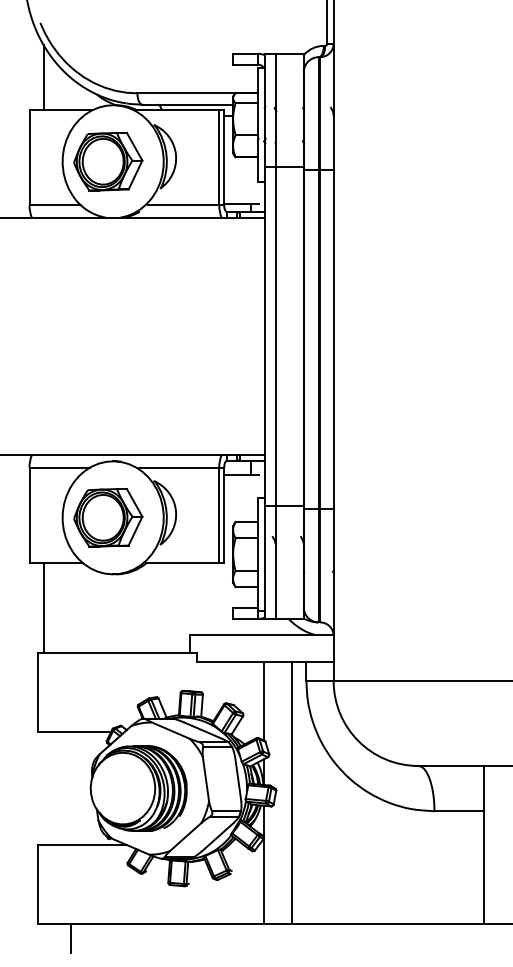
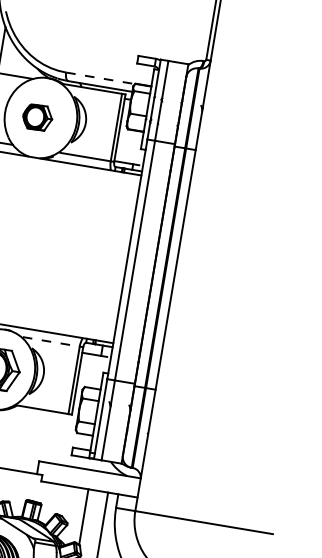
line: (186, 93) -> (100, 78), solid -> dashed
part: (108, 161) -> (37, 117), size x0.6
line: (179, 467) -> (51, 341), solid -> dashed

